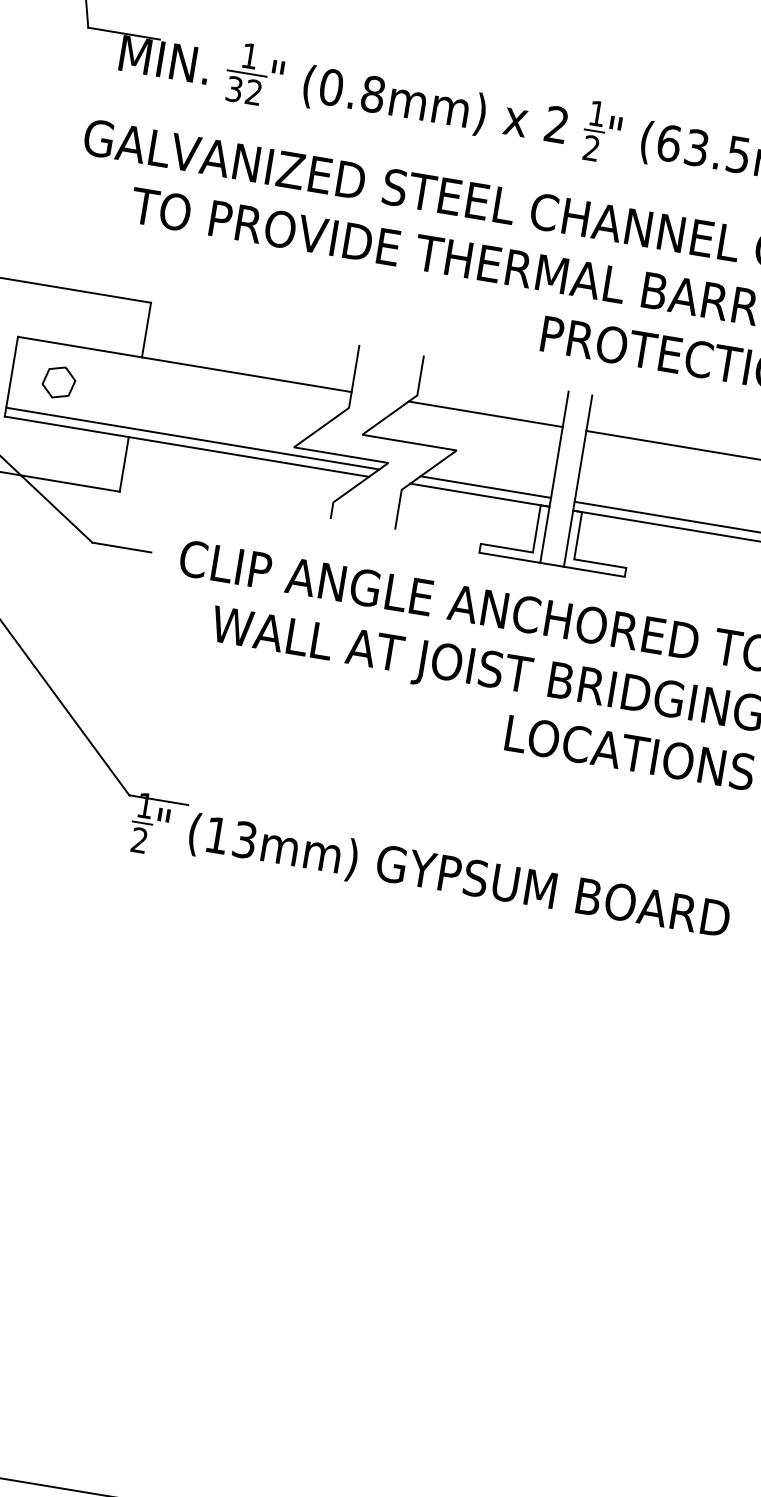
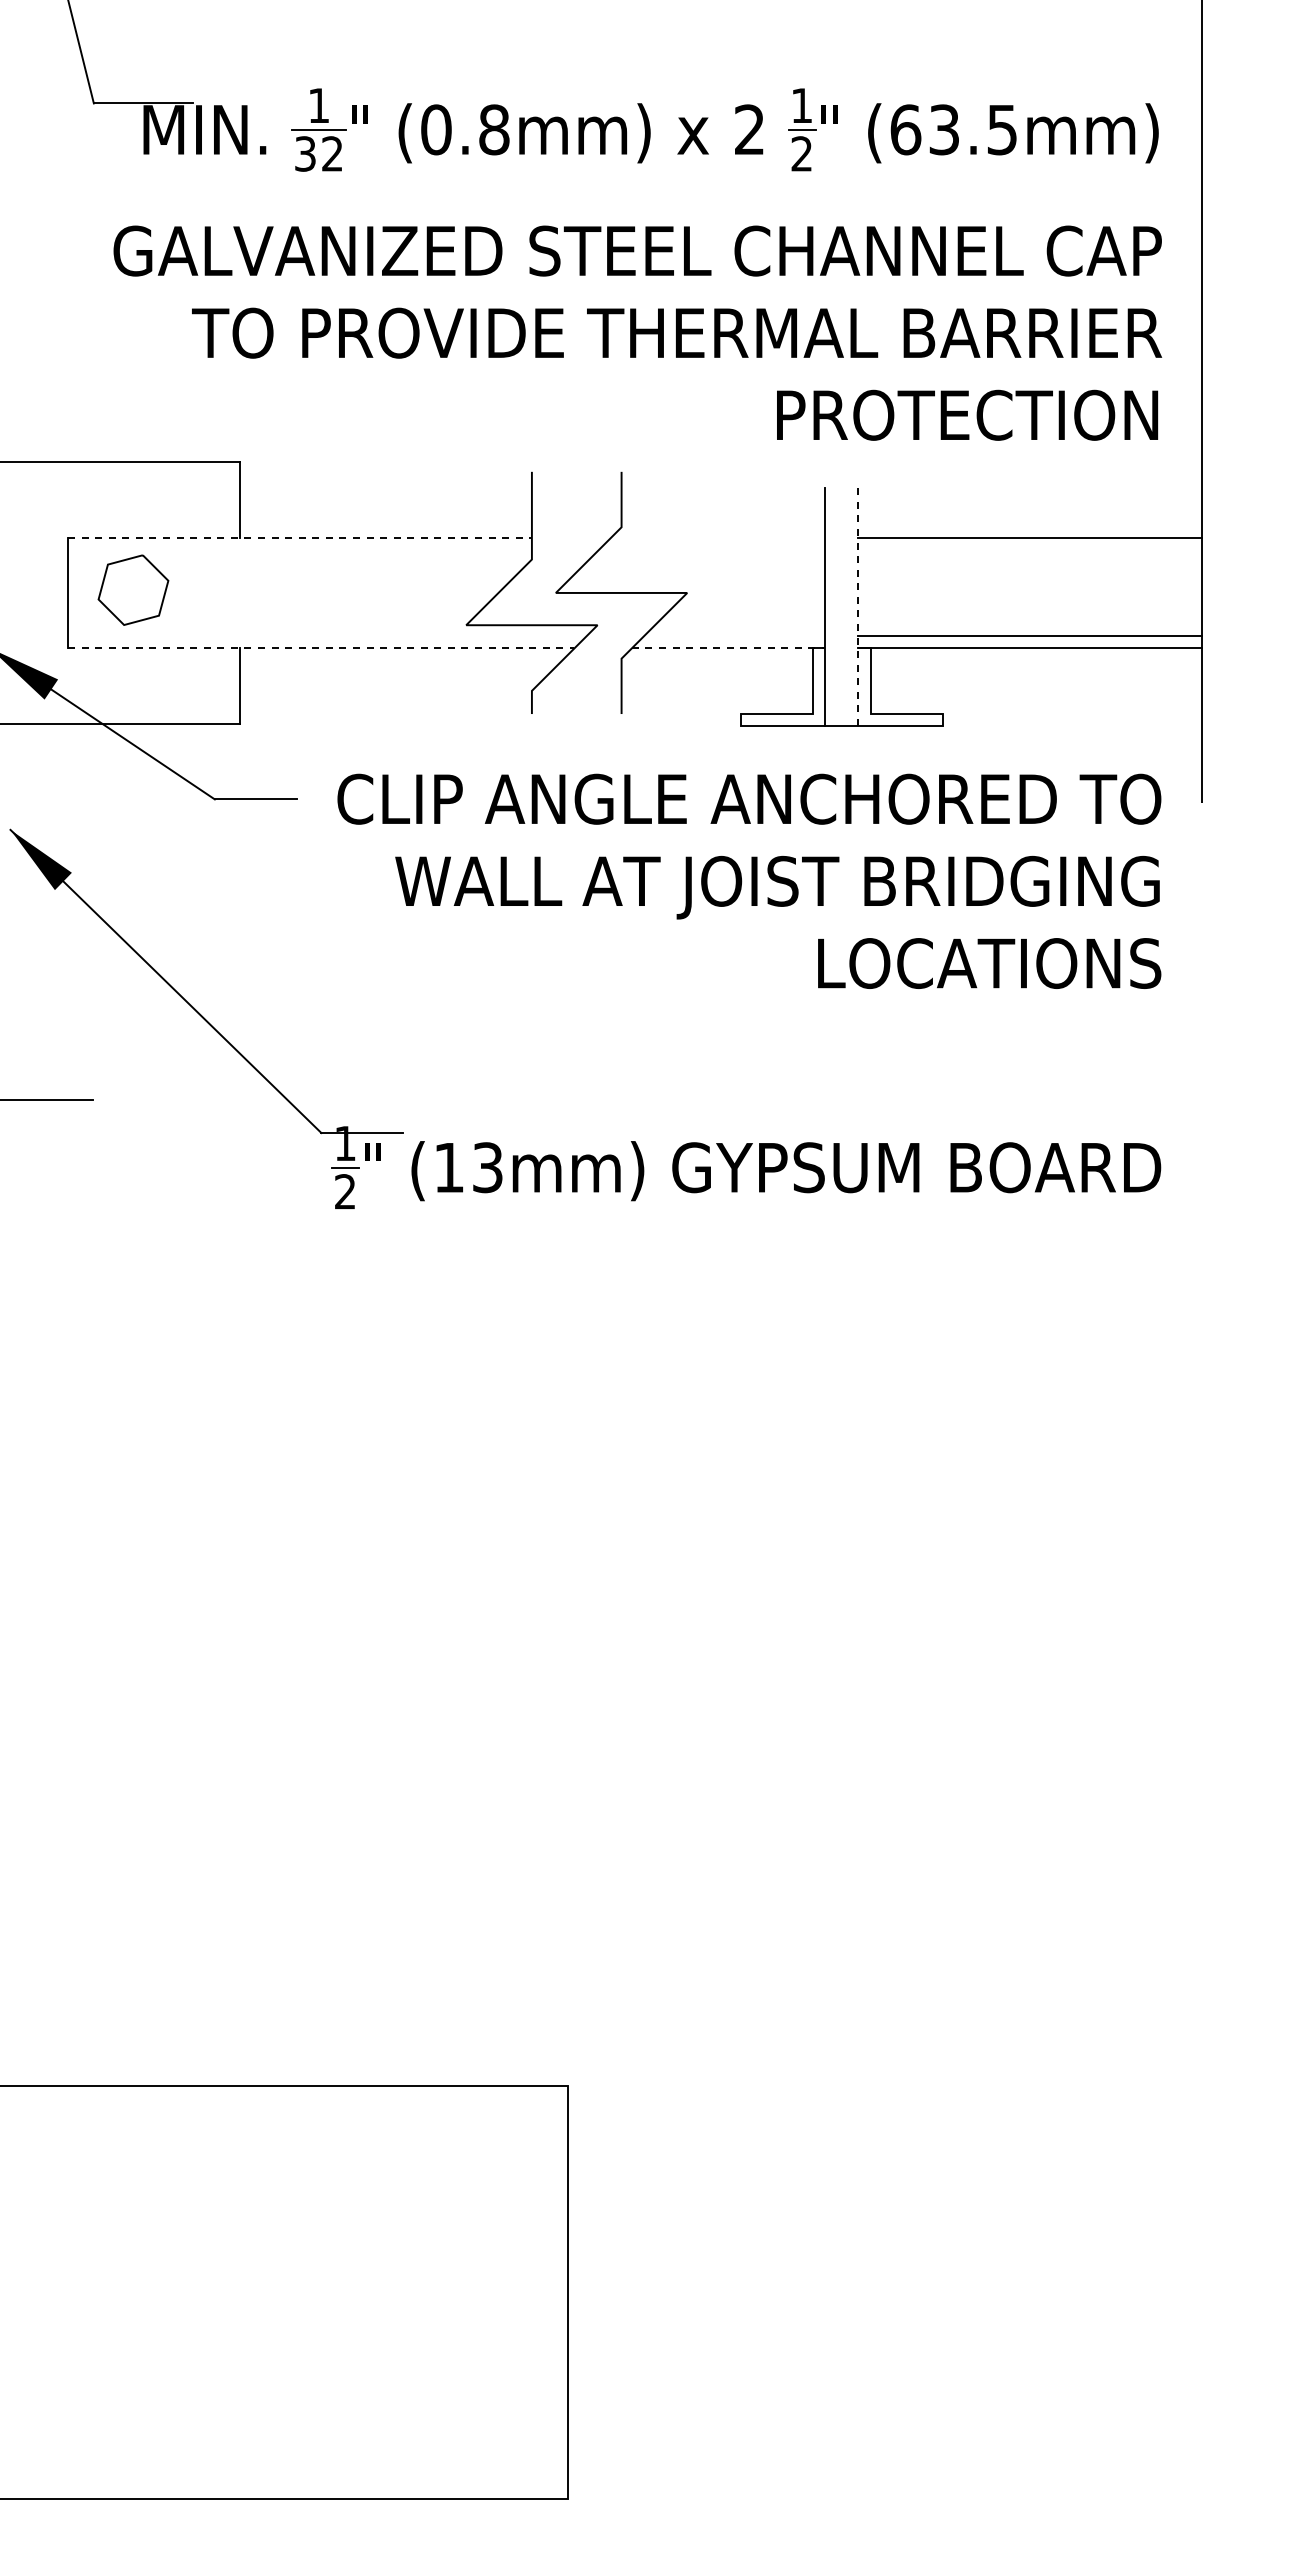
line: (184, 364) -> (299, 537), solid -> dashed
part: (58, 382) -> (133, 589), size x1.6
line: (485, 414) -> (718, 537), removed
line: (192, 438) -> (326, 636), removed
line: (187, 446) -> (321, 648), solid -> dashed
line: (578, 481) -> (858, 607), solid -> dashed
line: (485, 487) -> (734, 636), removed
line: (479, 495) -> (728, 648), solid -> dashed

